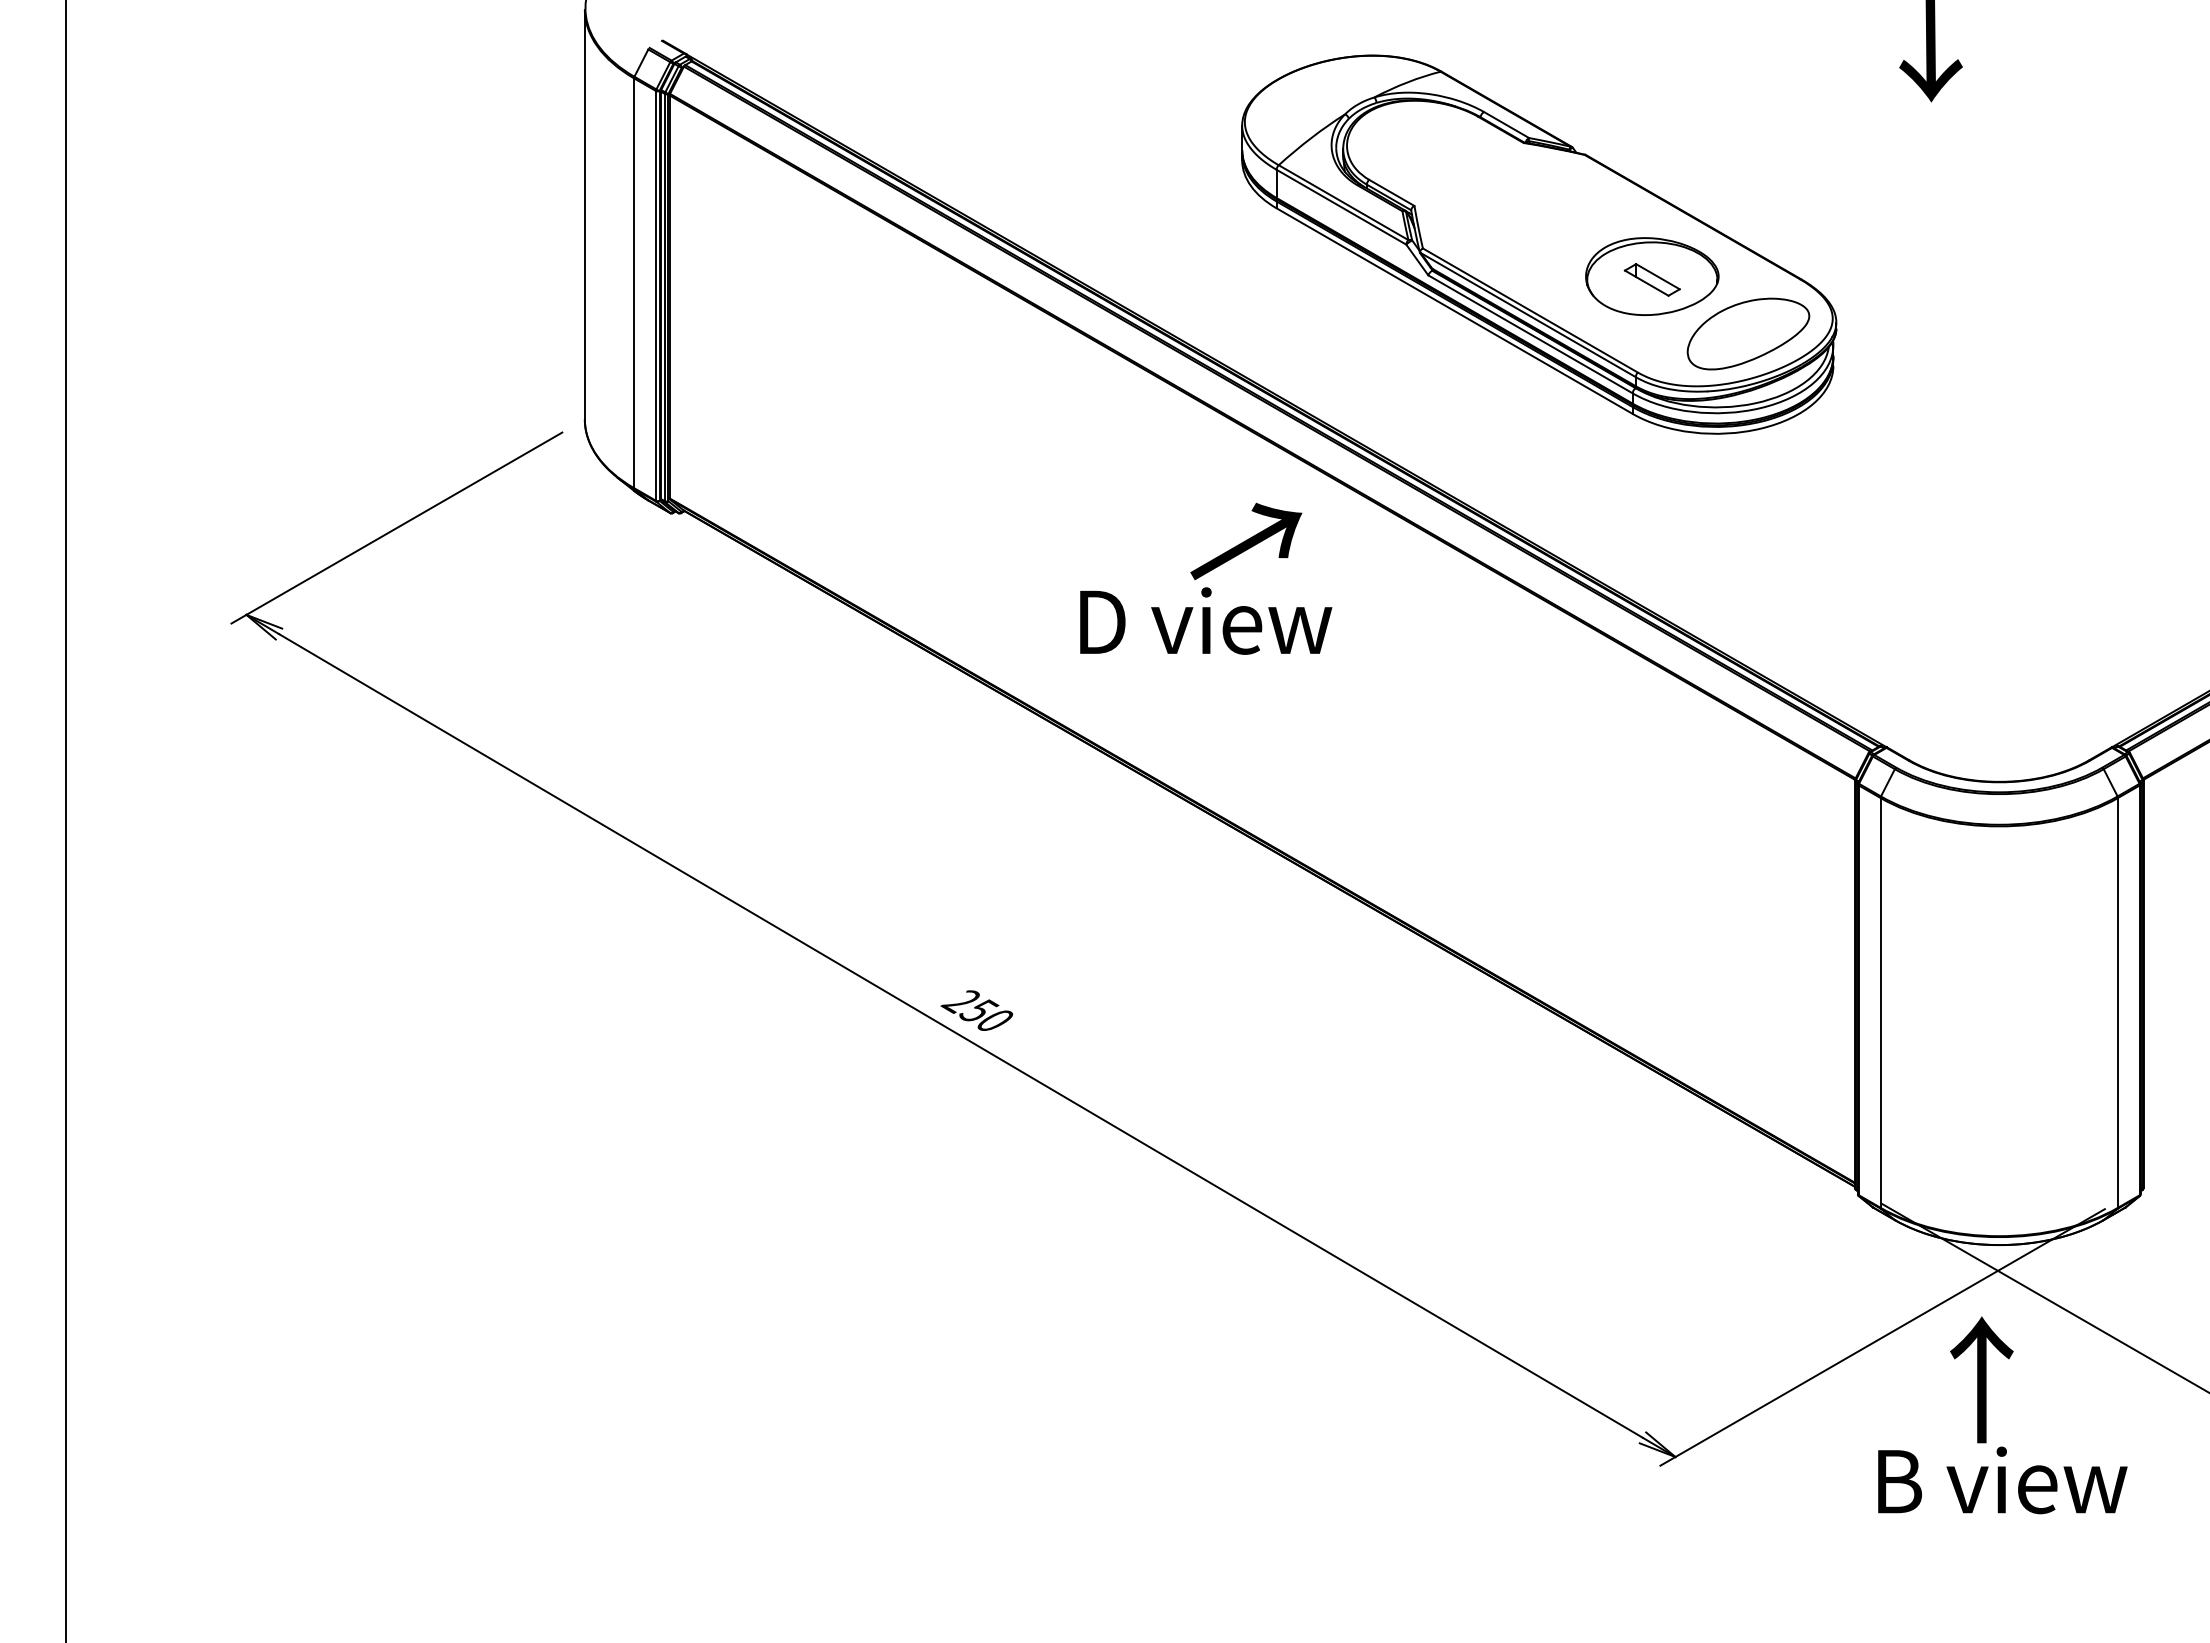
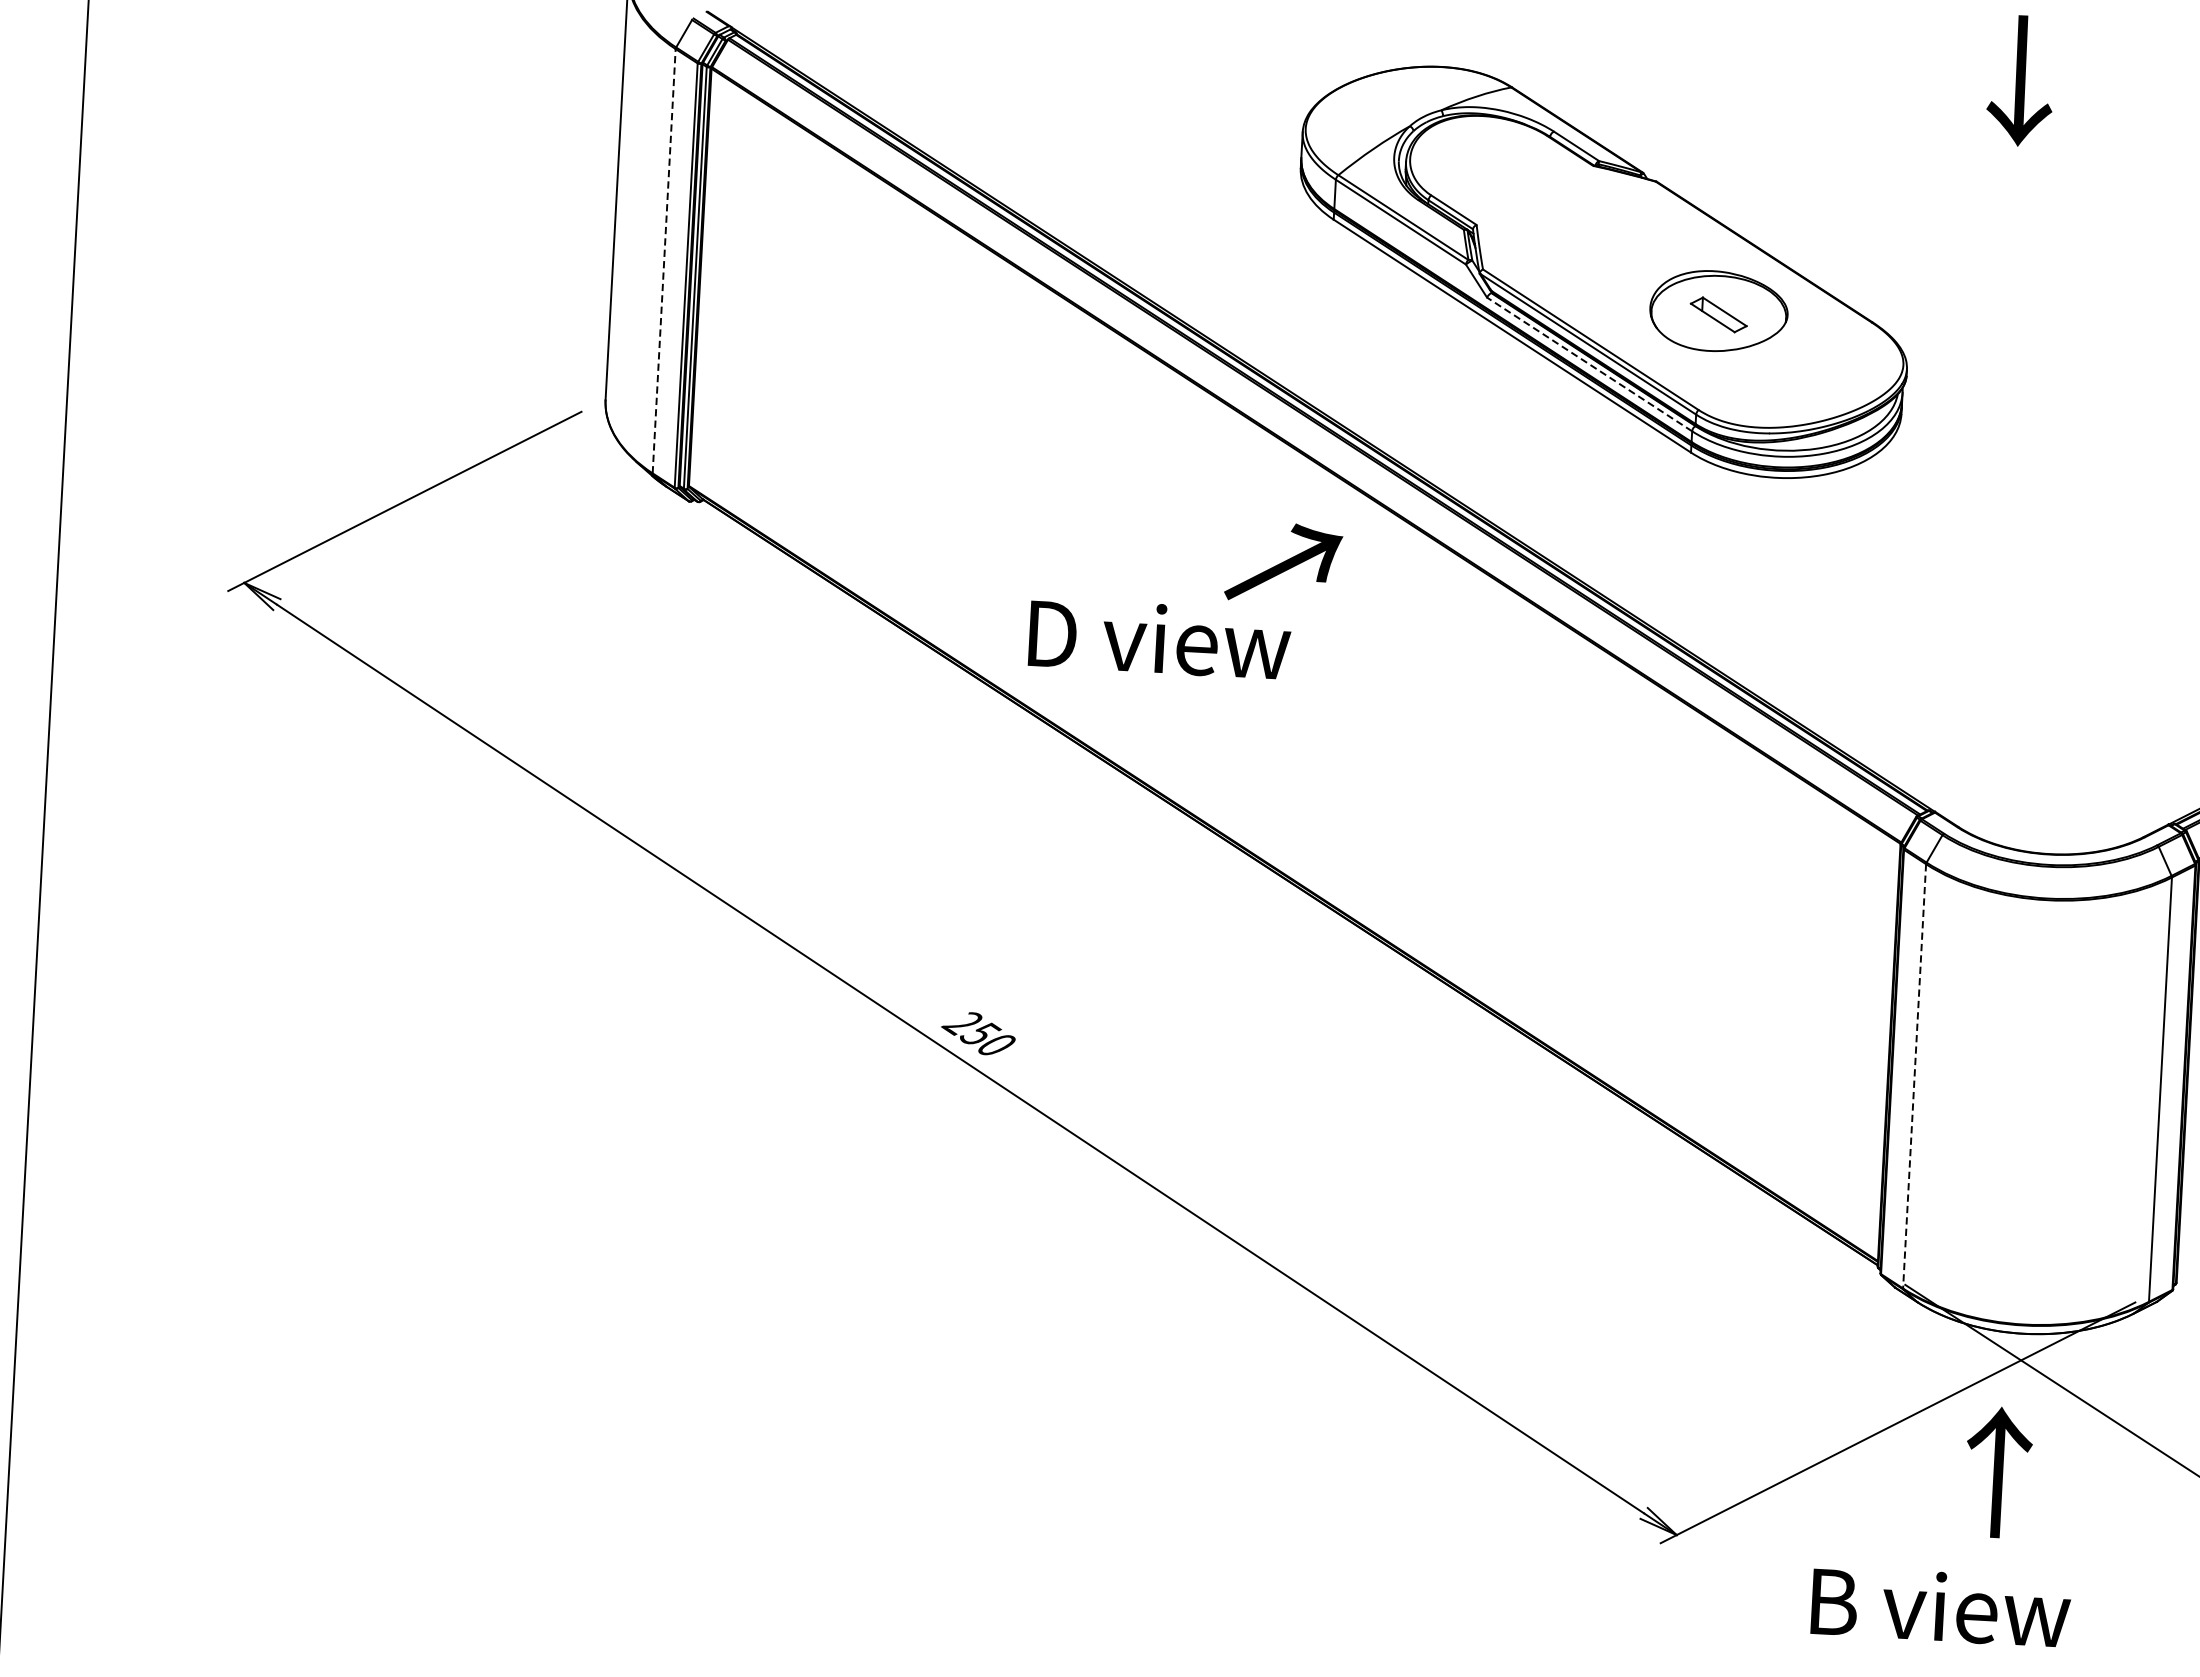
line: (634, 283) -> (664, 261), solid -> dashed
part: (1748, 333) -> (1815, 375), removed
line: (1530, 334) -> (1589, 364), solid -> dashed
text: (1206, 620) -> (1160, 638), moved
line: (1880, 1002) -> (1914, 1075), solid -> dashed
text: (2002, 1480) -> (1940, 1606), moved

